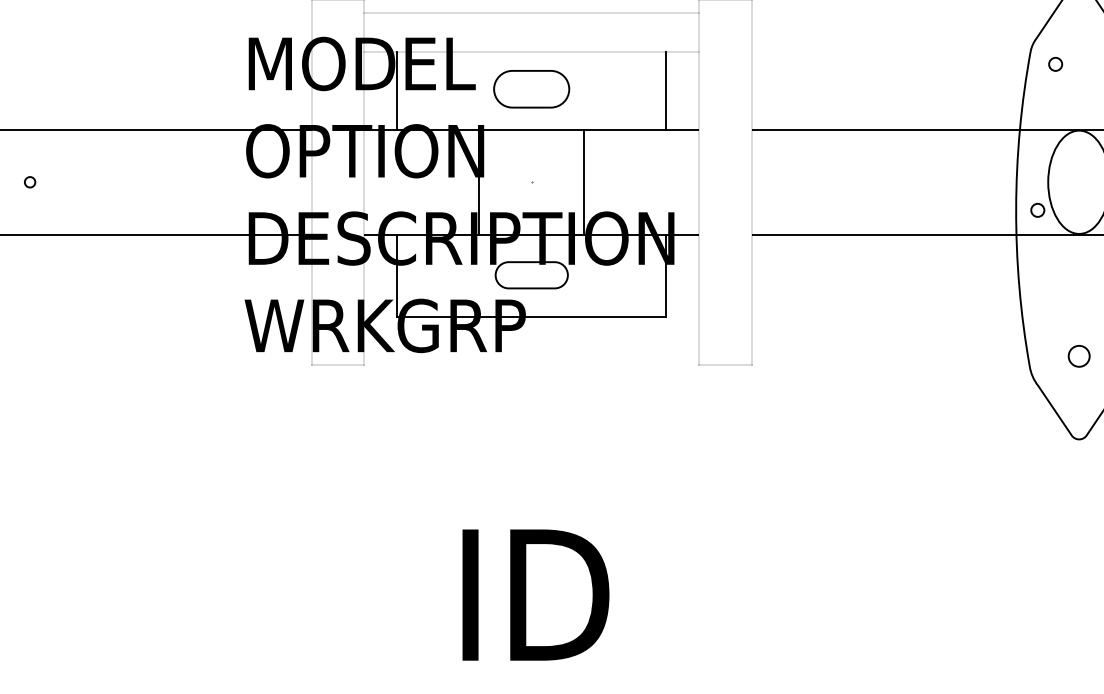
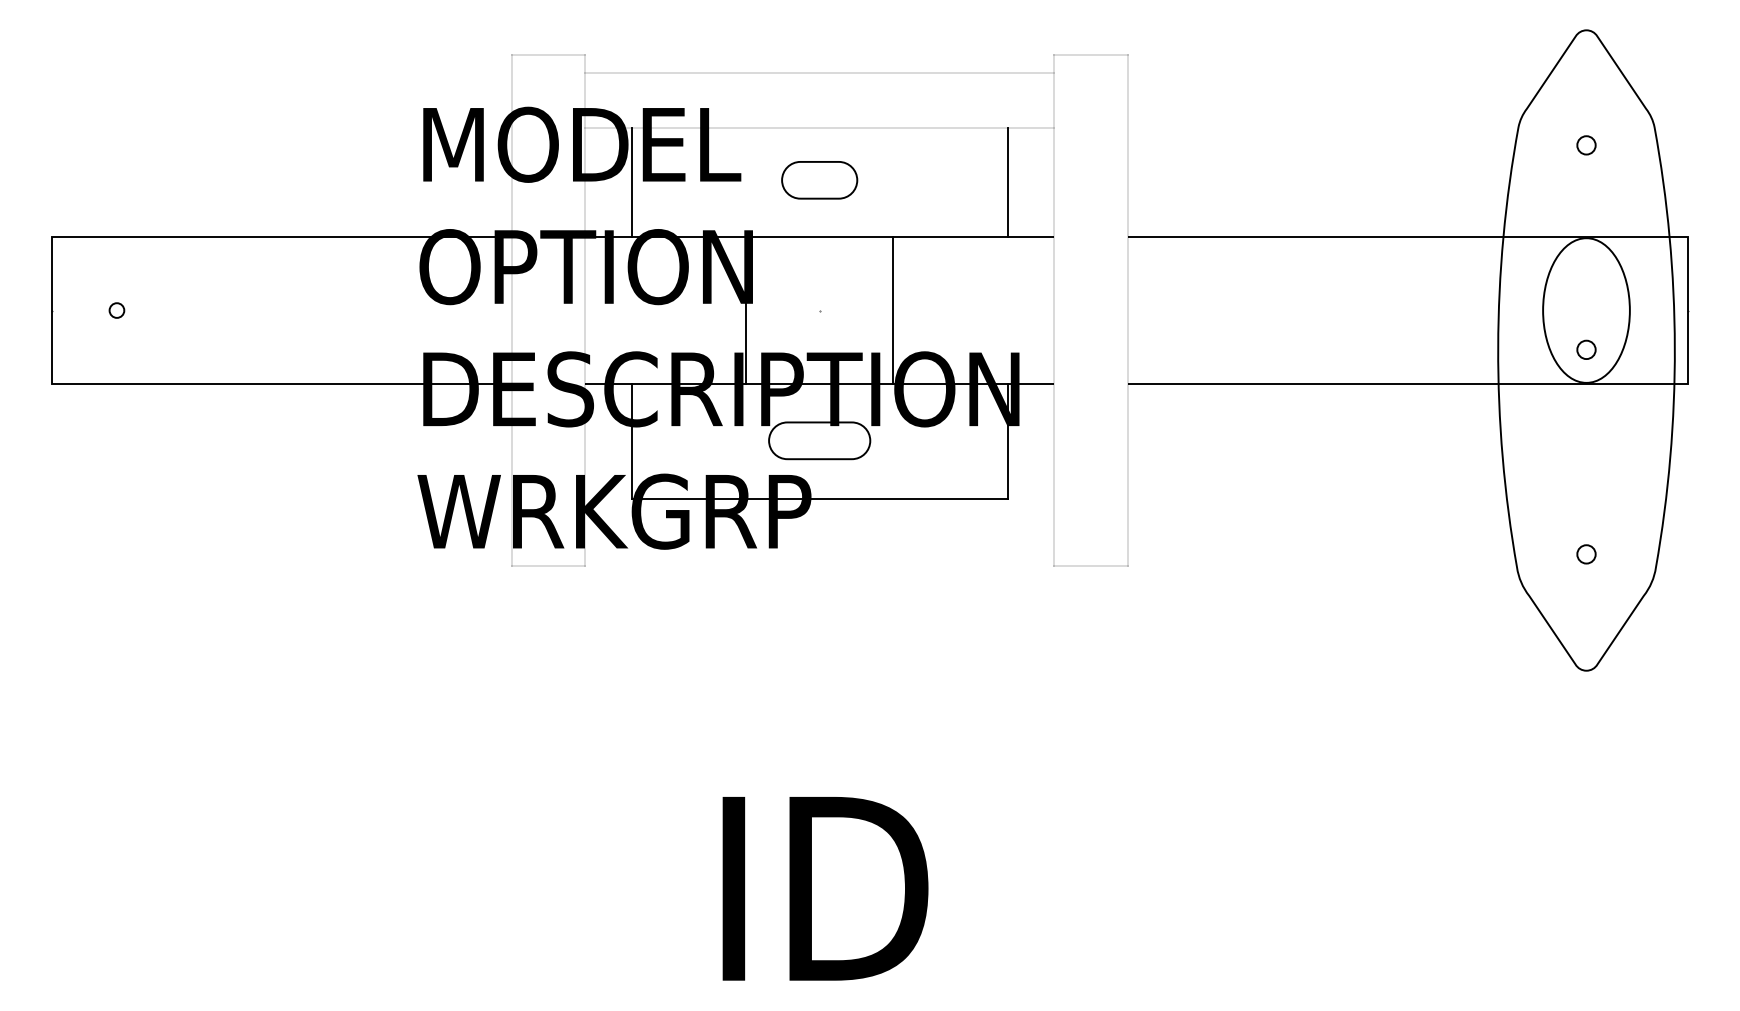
part: (1055, 64) -> (1586, 145), moved
part: (531, 89) -> (819, 180), size x0.71
part: (1037, 210) -> (1586, 349), moved
part: (1079, 356) -> (1586, 554), size x0.62

